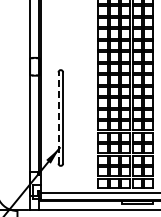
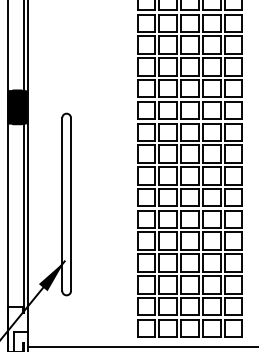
fill: (34, 66) -> (16, 106), added
line: (58, 118) -> (62, 205), dashed -> solid

